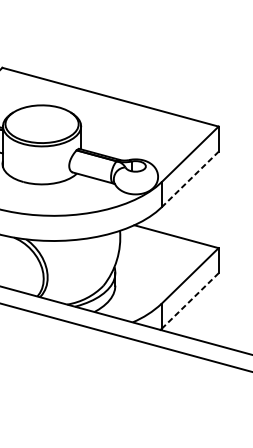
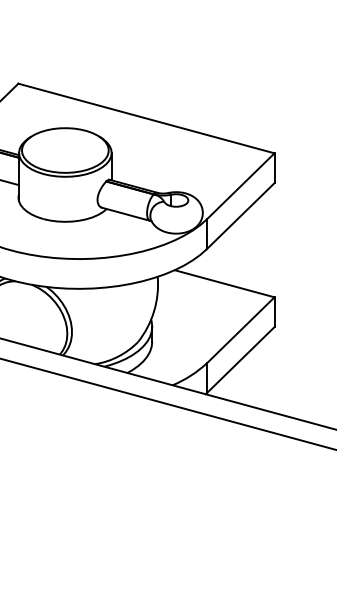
line: (190, 179) -> (241, 215), dashed -> solid
line: (190, 300) -> (241, 359), dashed -> solid

